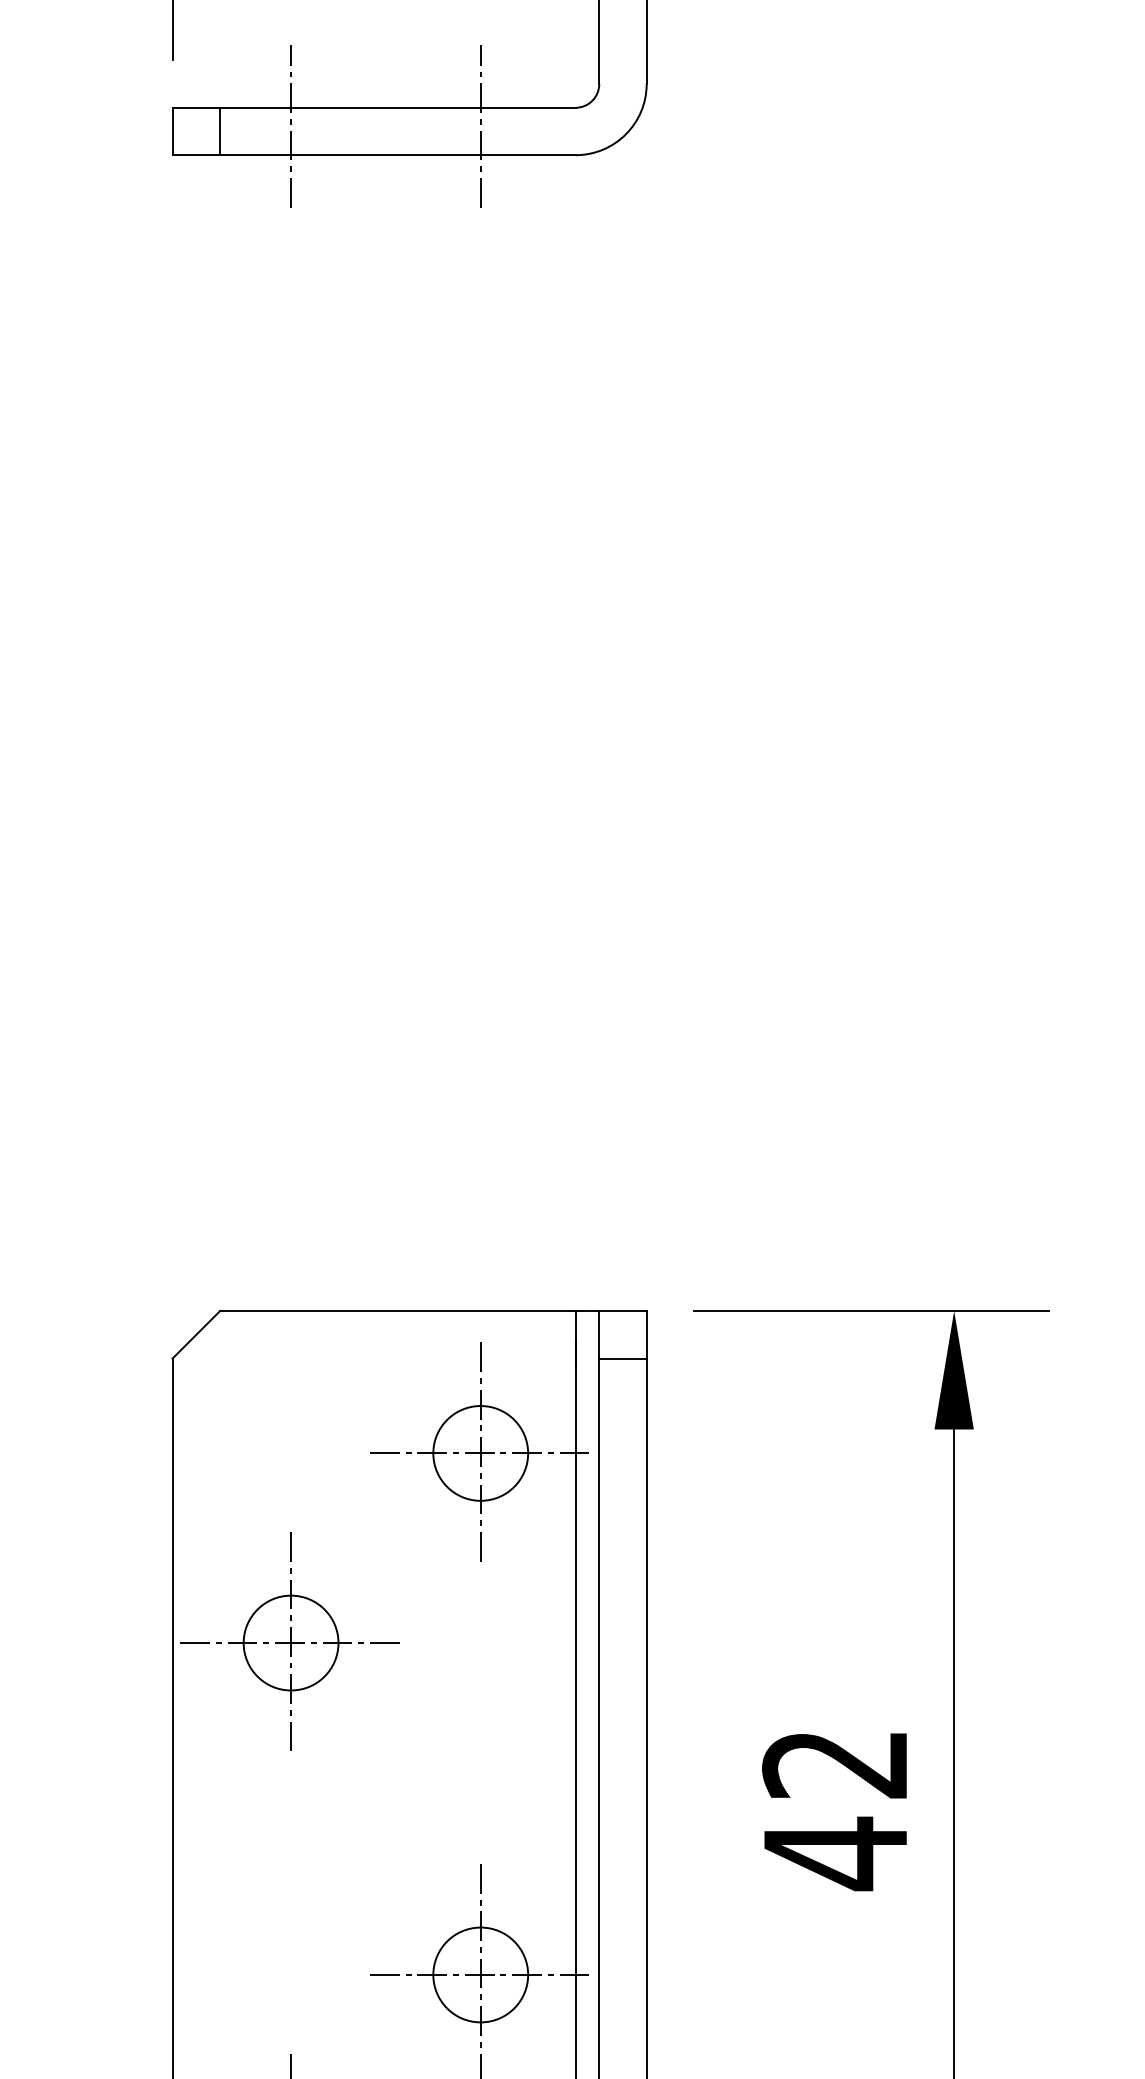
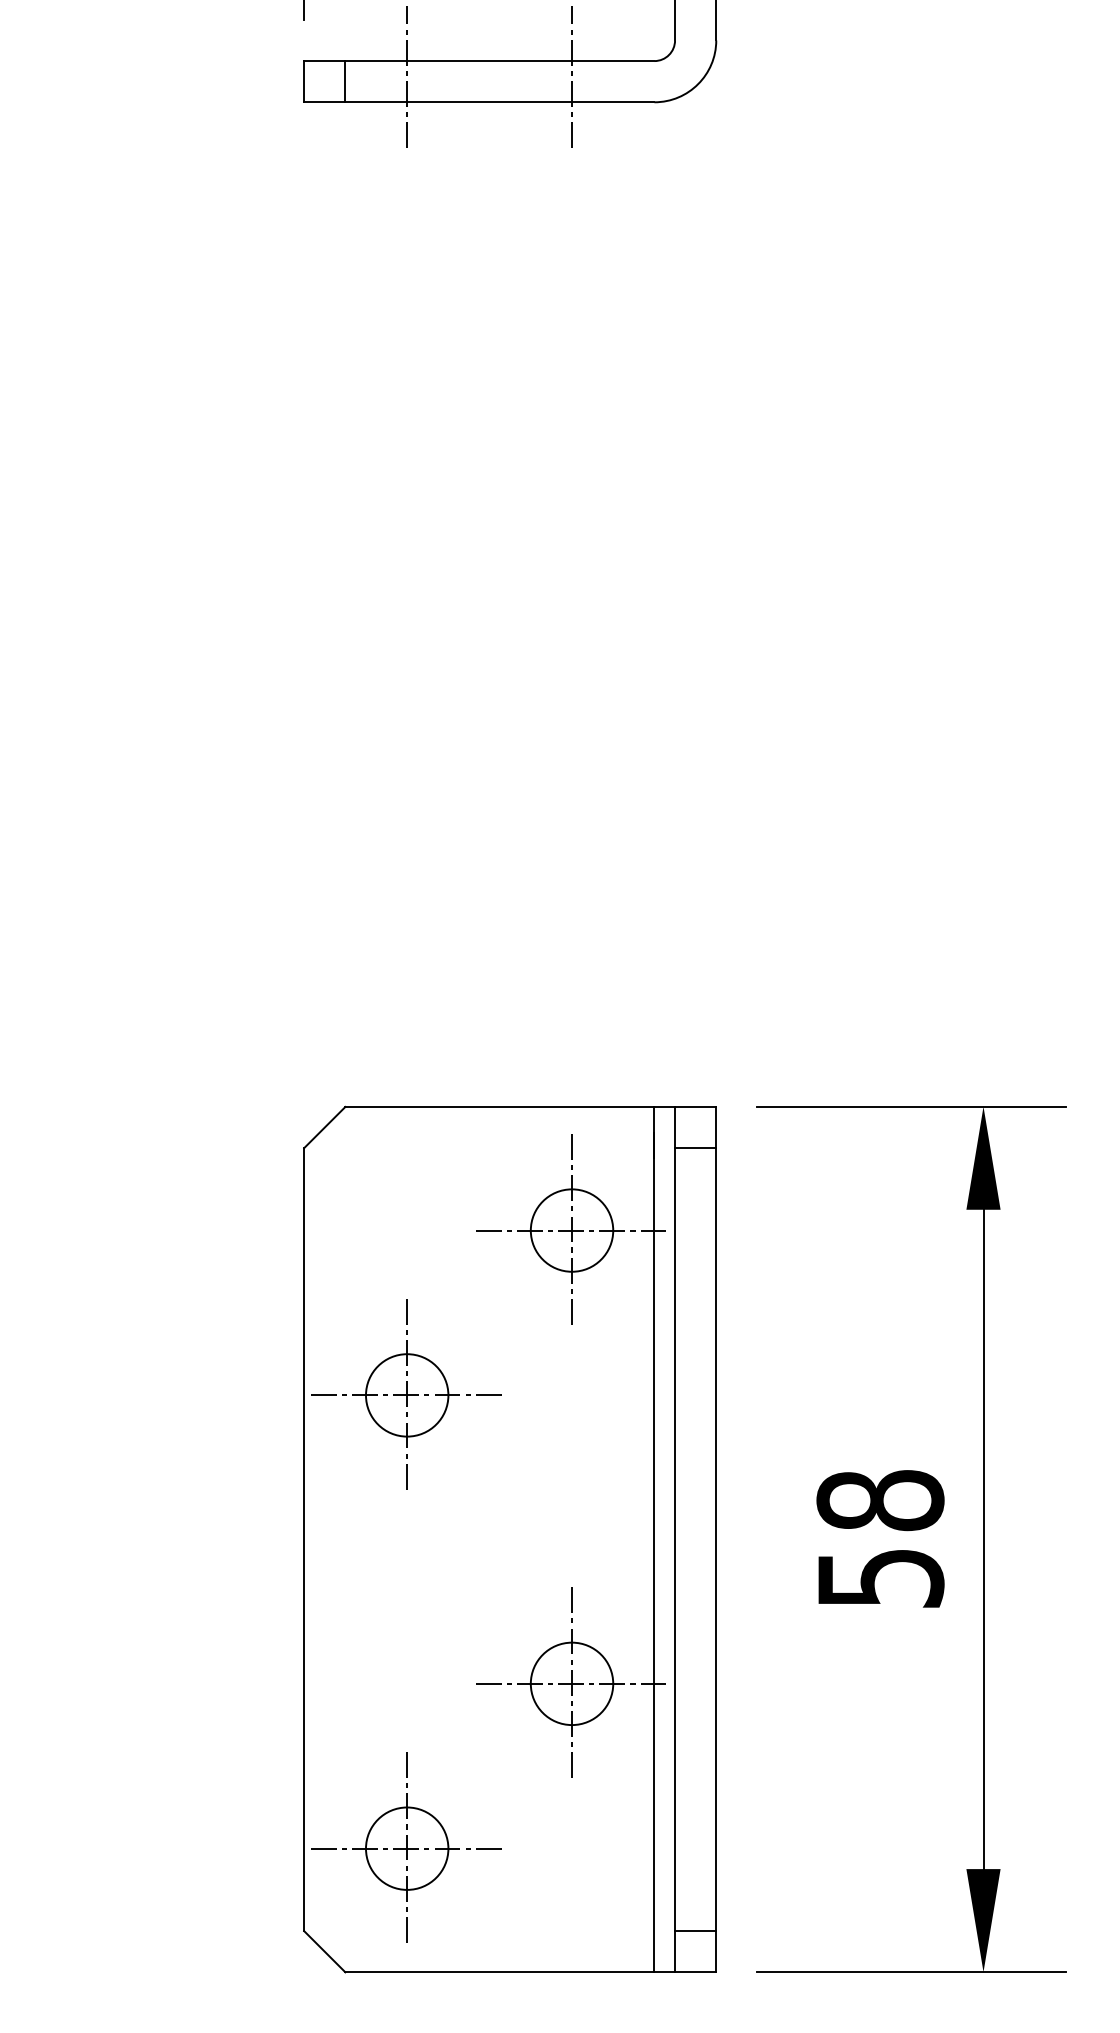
text: (835, 1810) -> (880, 1540), 42 -> 58

